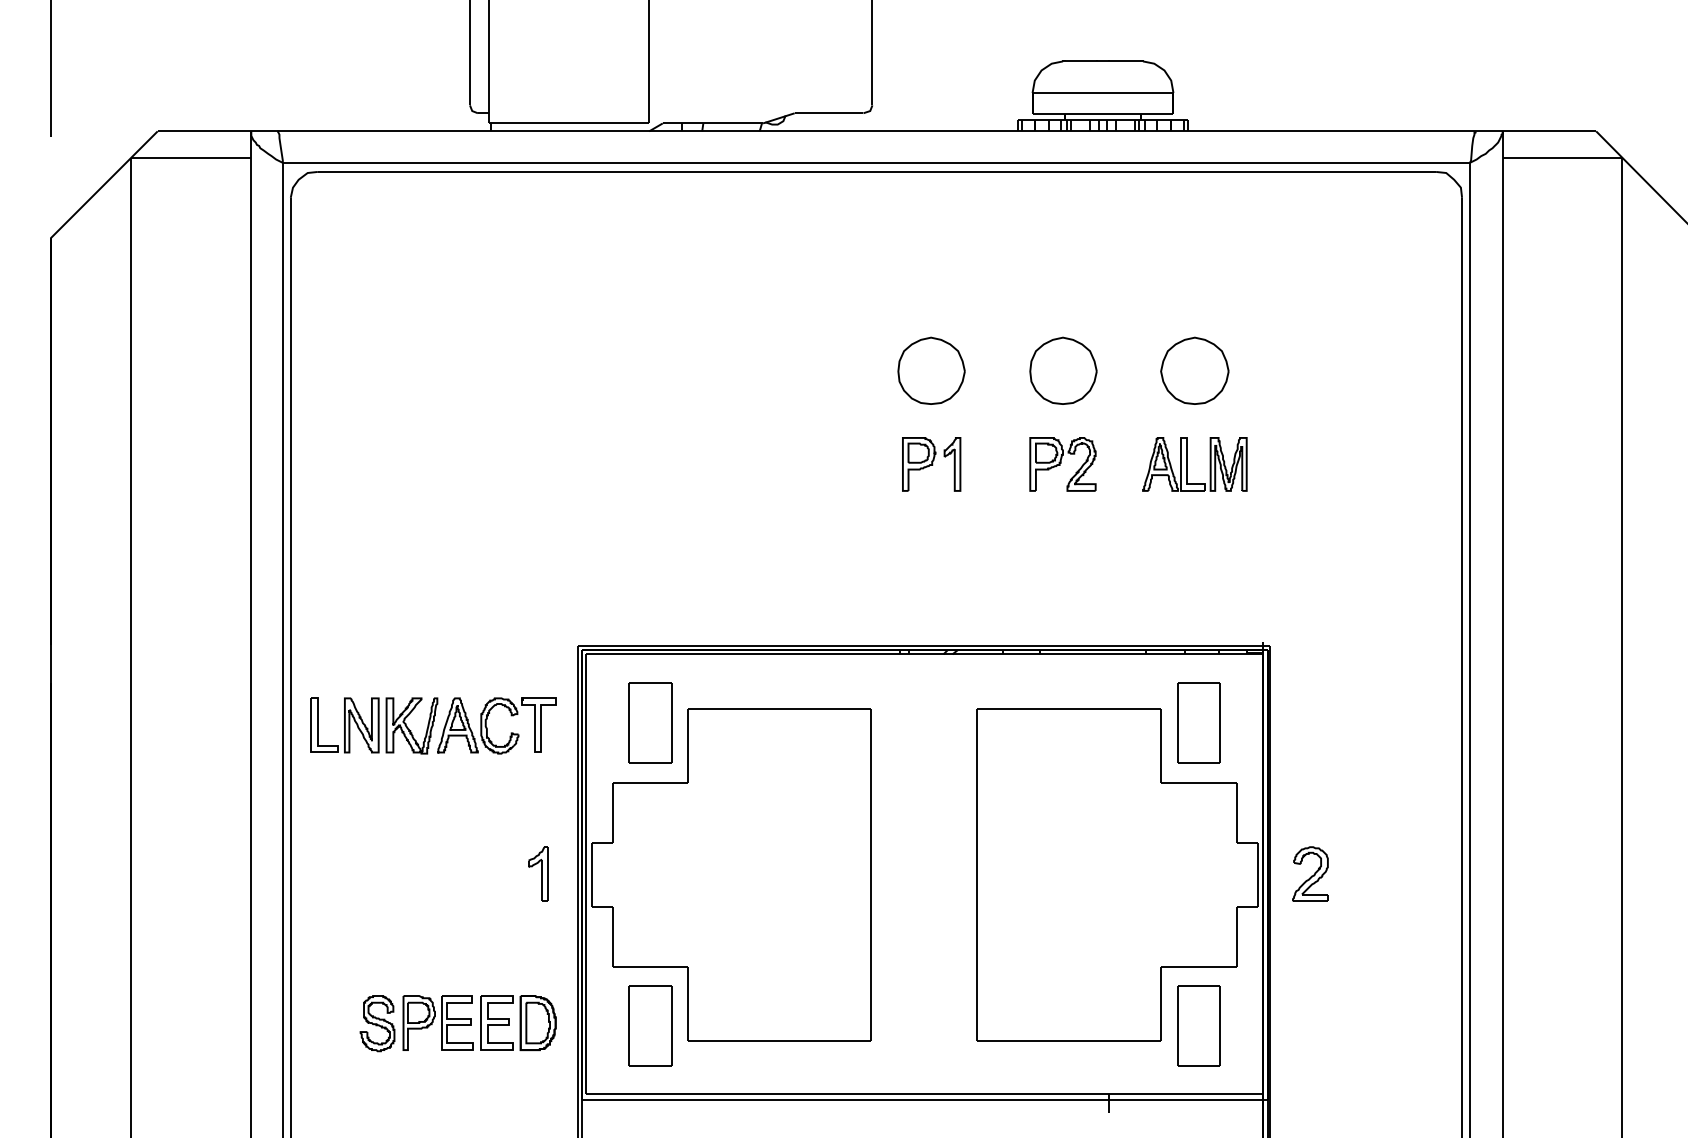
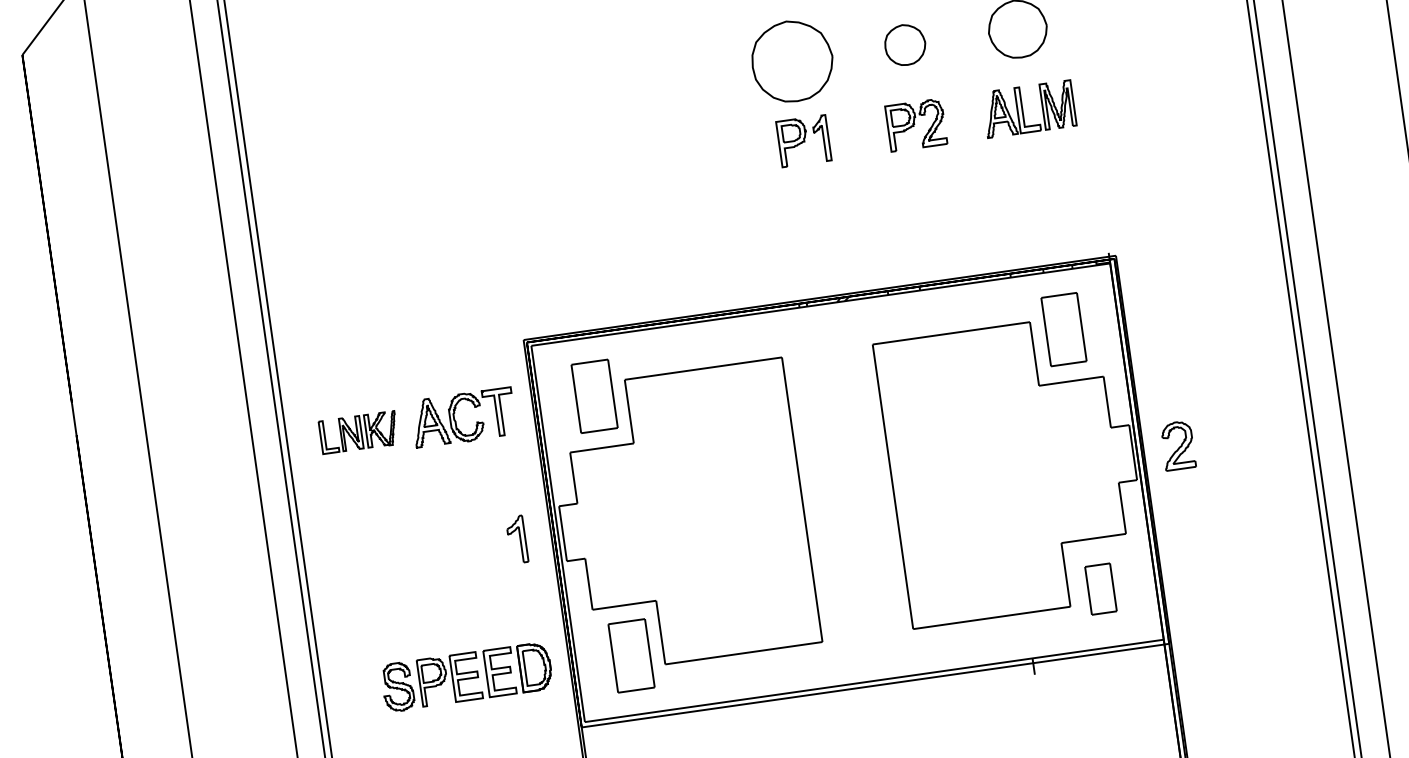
part: (931, 370) -> (792, 60), size x1.4
part: (1063, 370) -> (905, 44), size x0.7
part: (374, 725) -> (358, 432), size x0.7
part: (1198, 1025) -> (1100, 588), size x0.7

